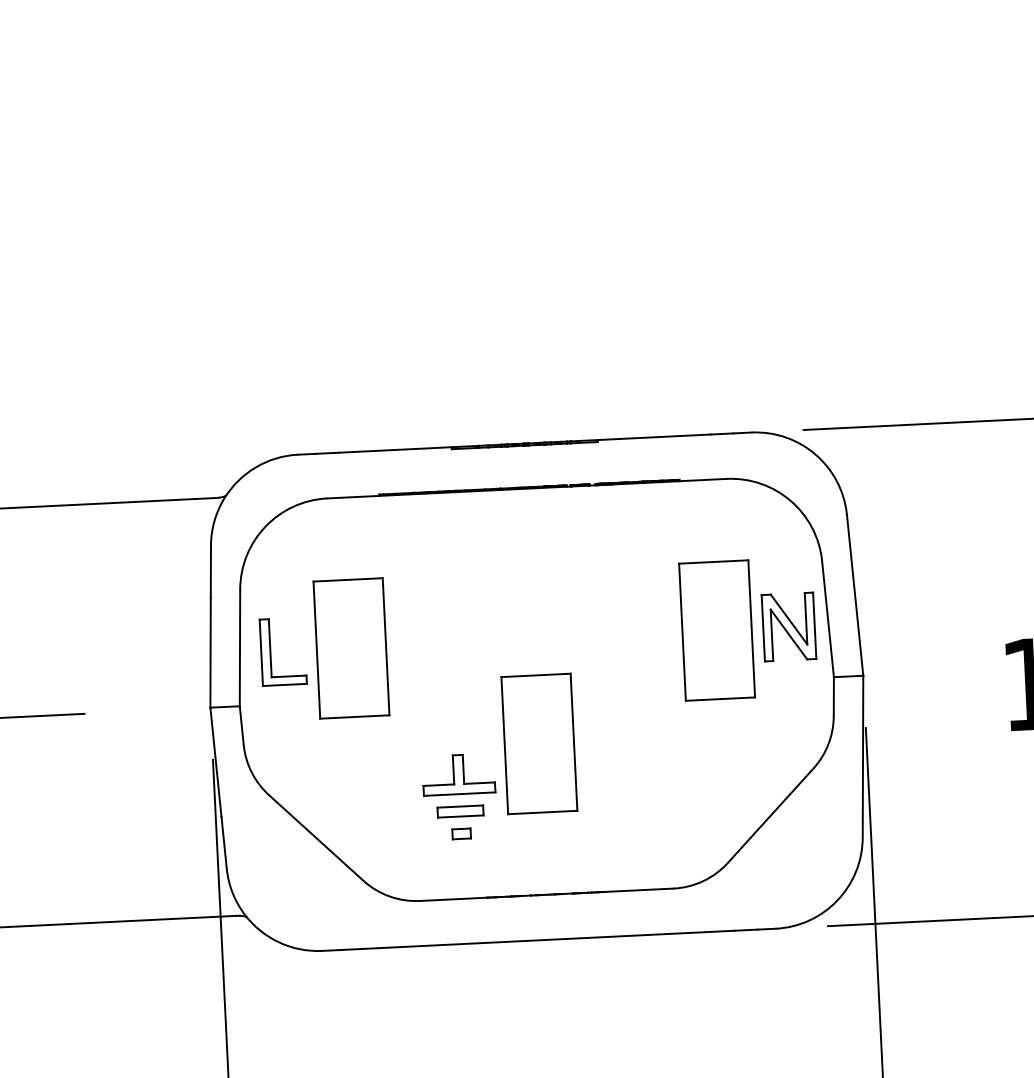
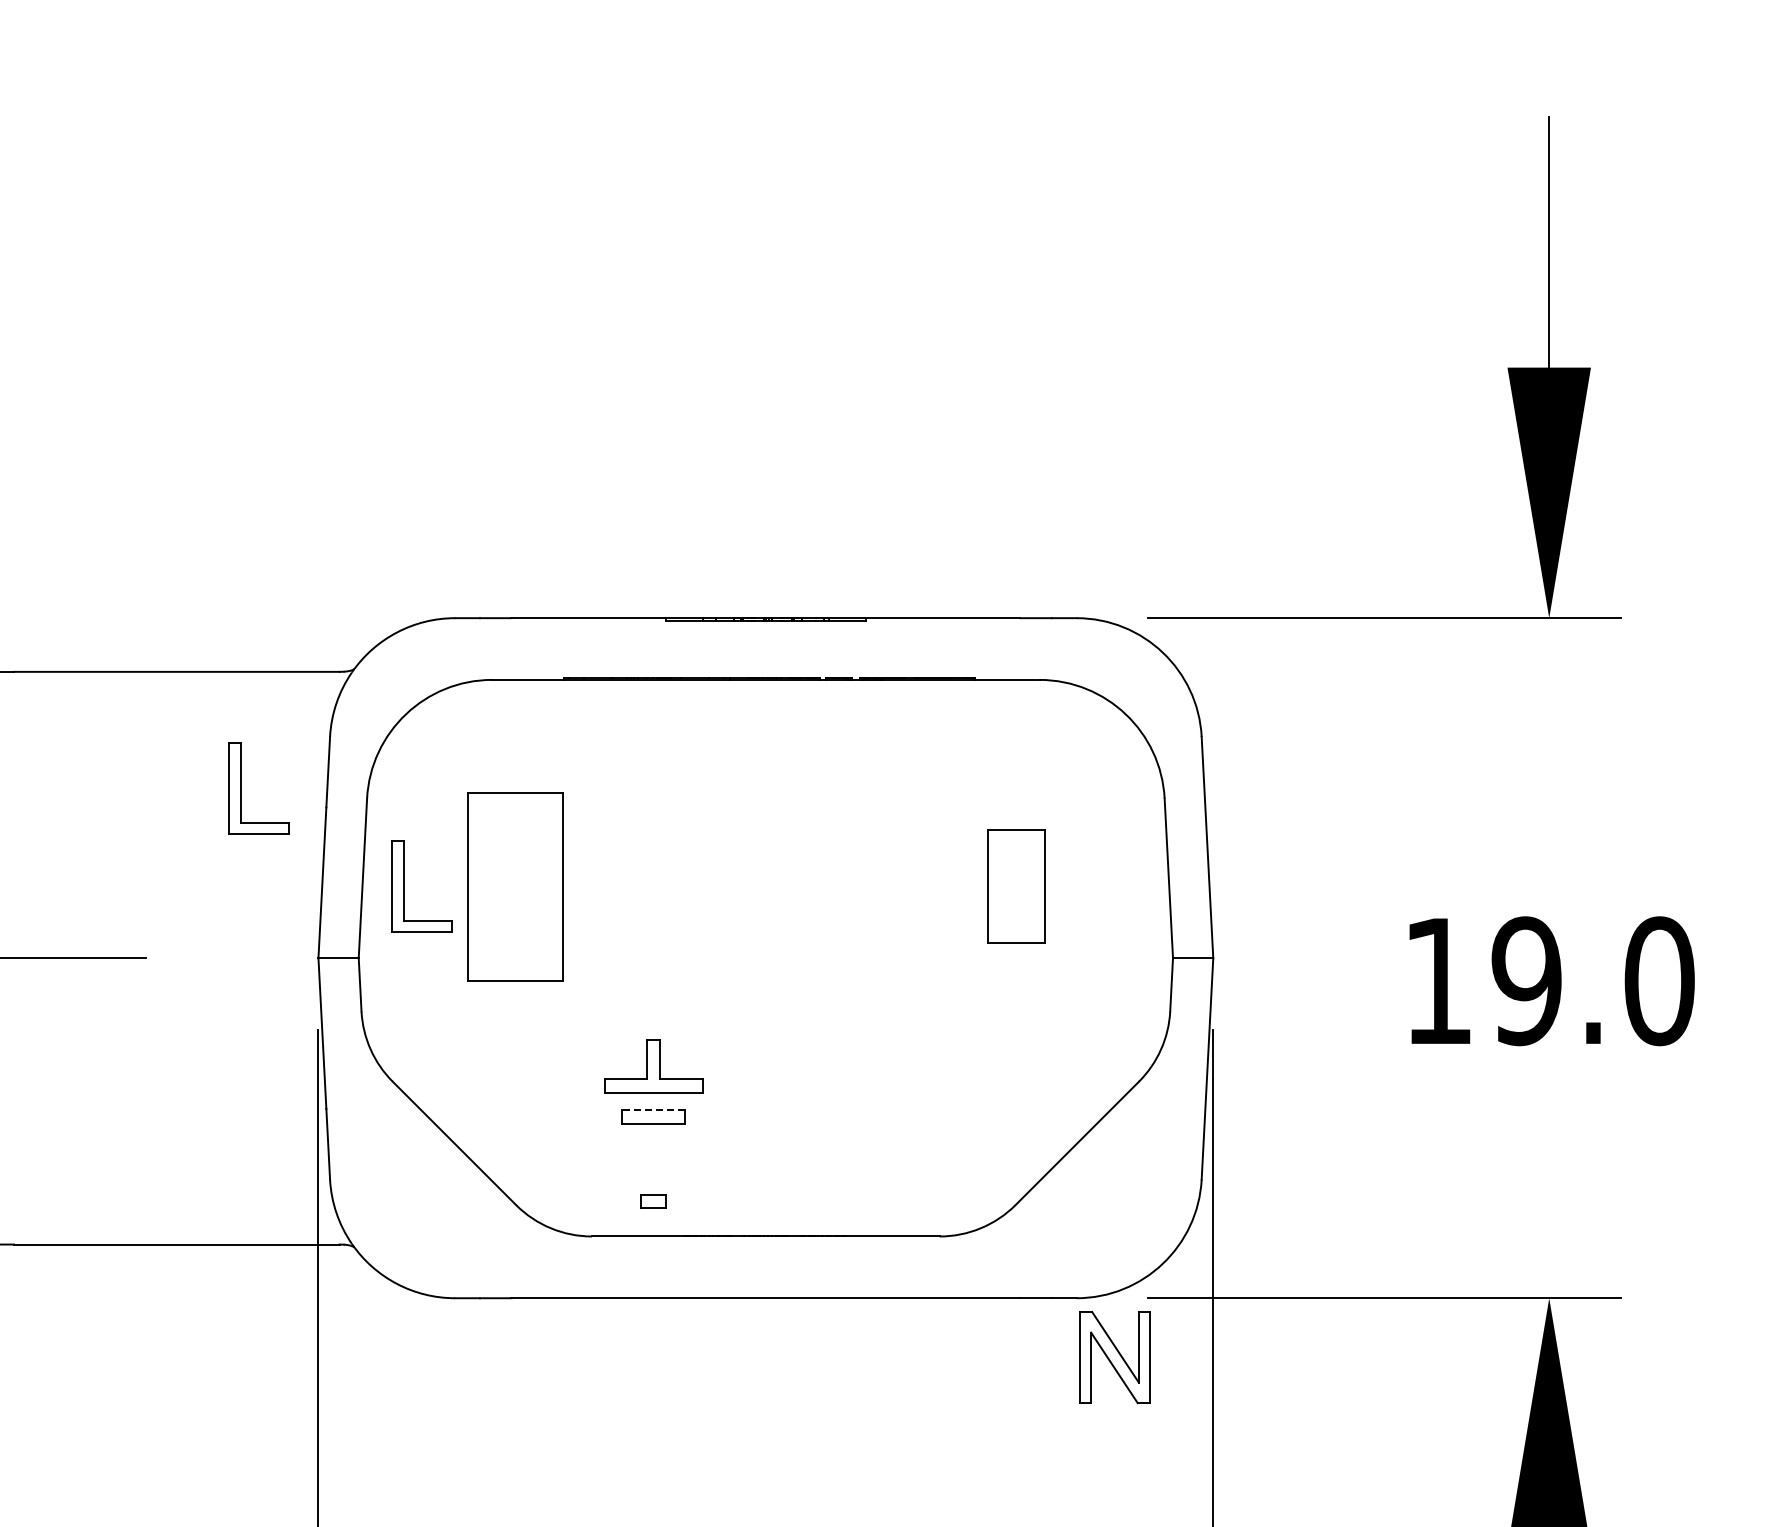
part: (148, 586) -> (241, 788), added
part: (788, 626) -> (1114, 1357), moved
part: (717, 630) -> (1016, 886), size x0.6
part: (539, 743) -> (765, 1029), removed
line: (460, 806) -> (653, 1110), solid -> dashed
part: (461, 833) -> (653, 1201), moved

